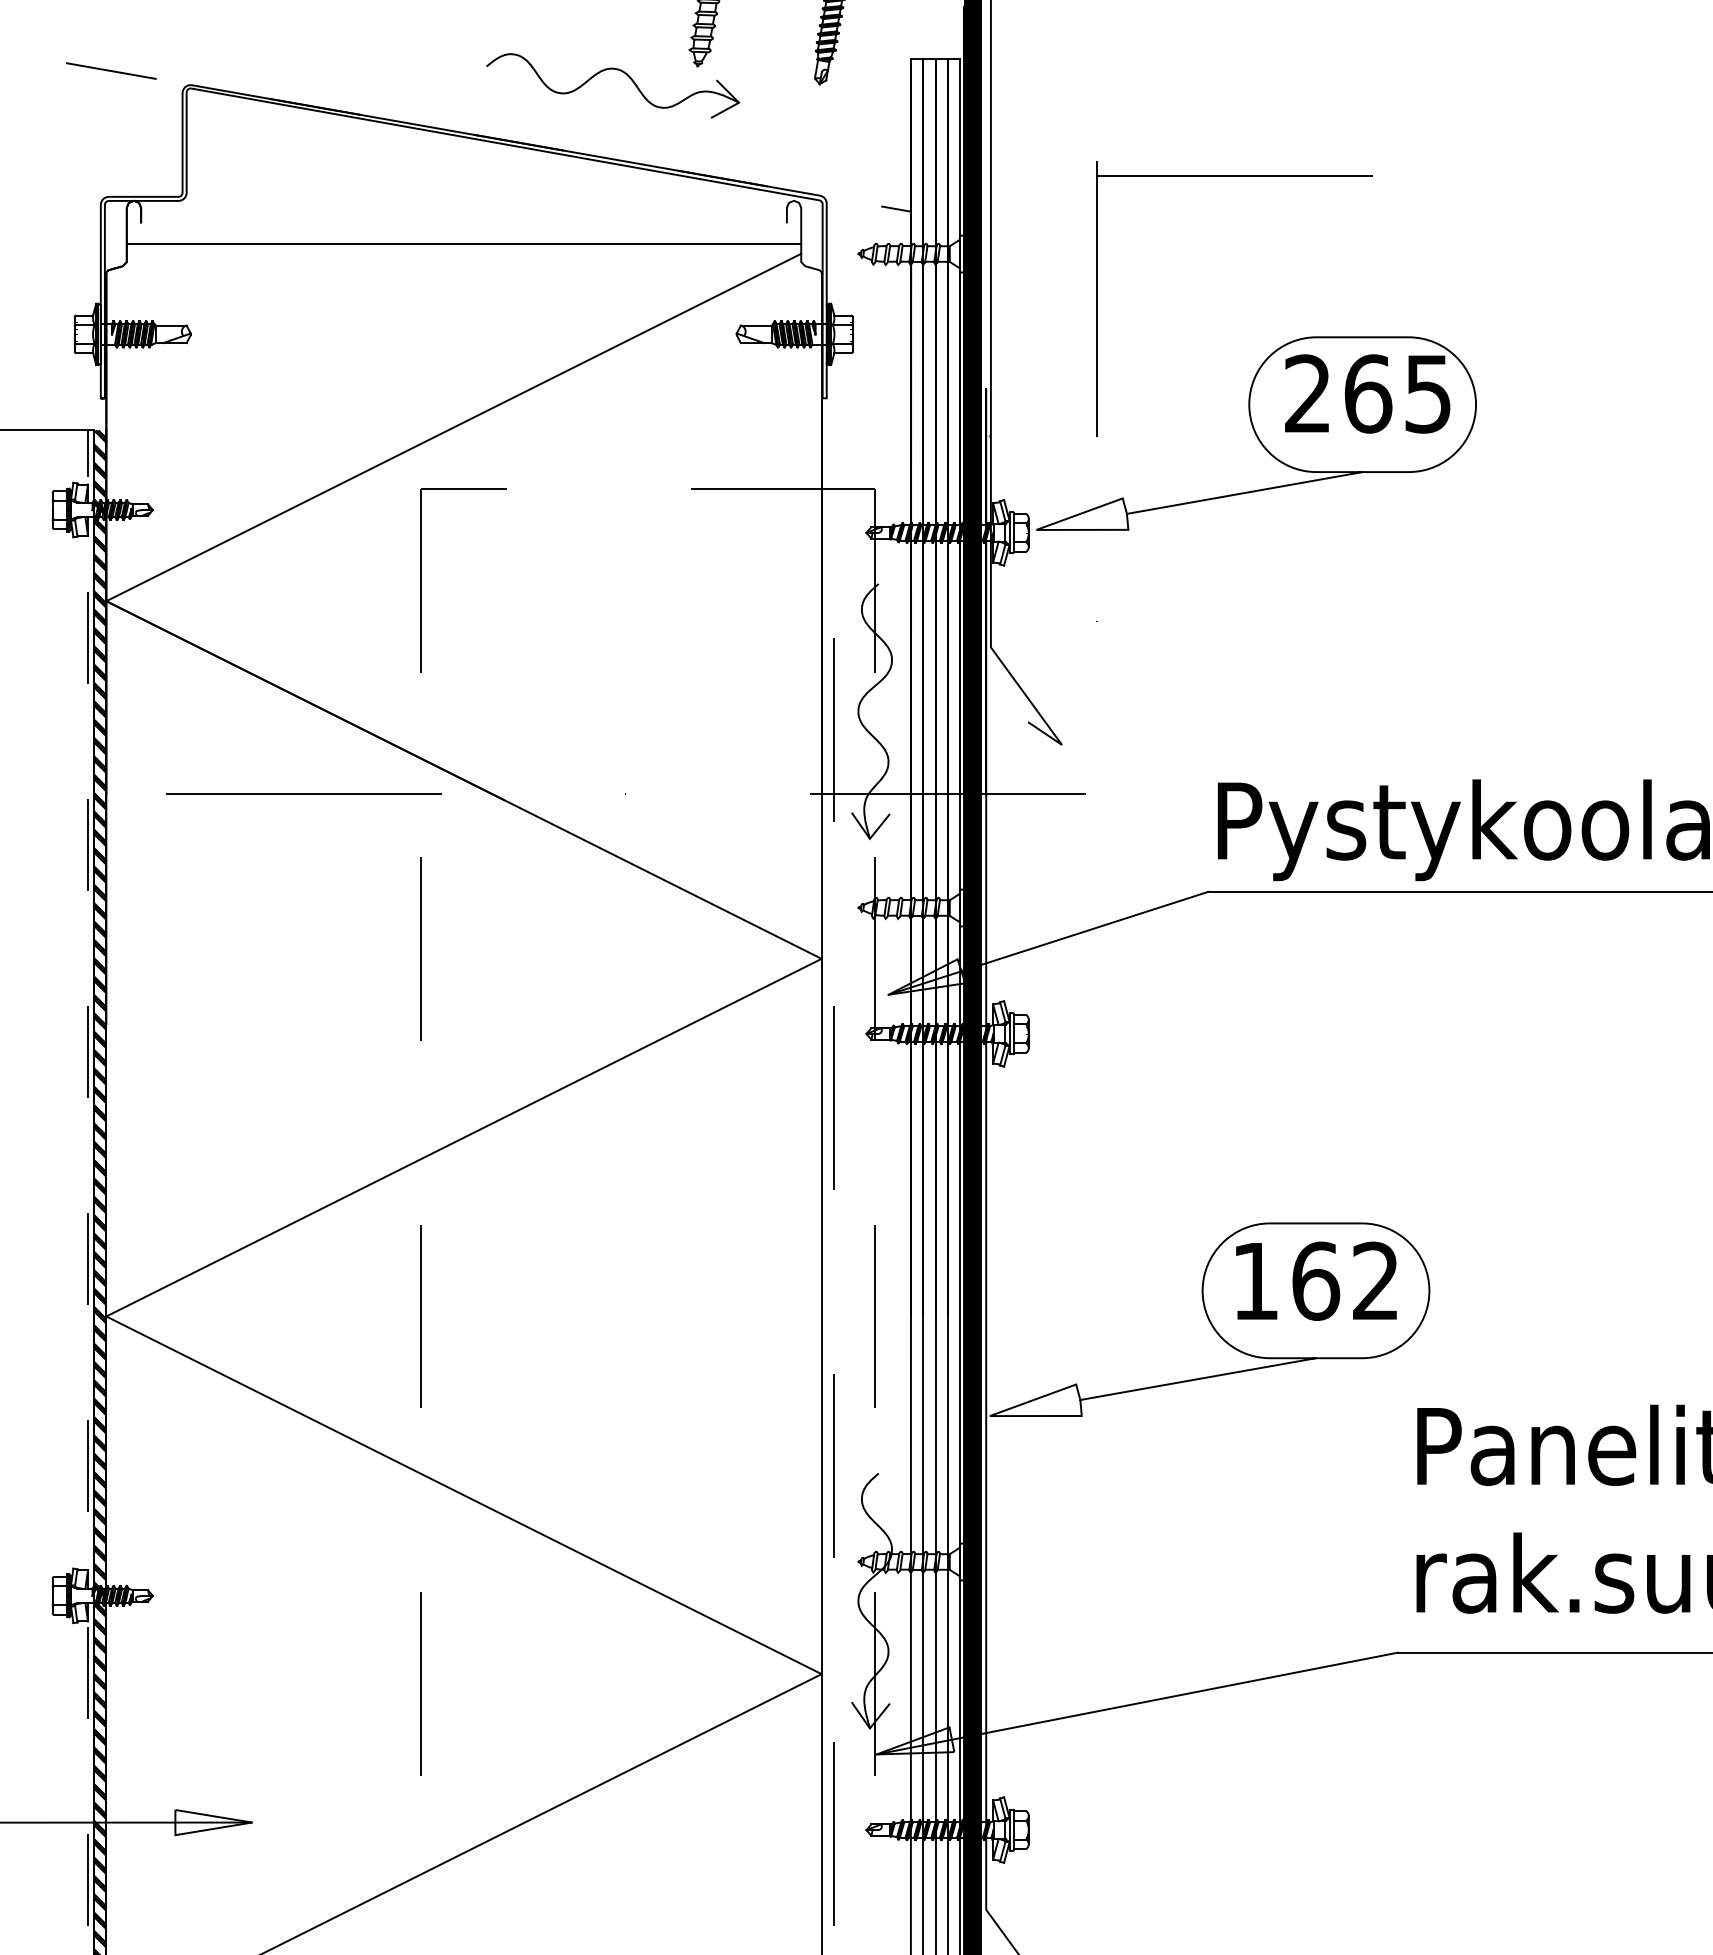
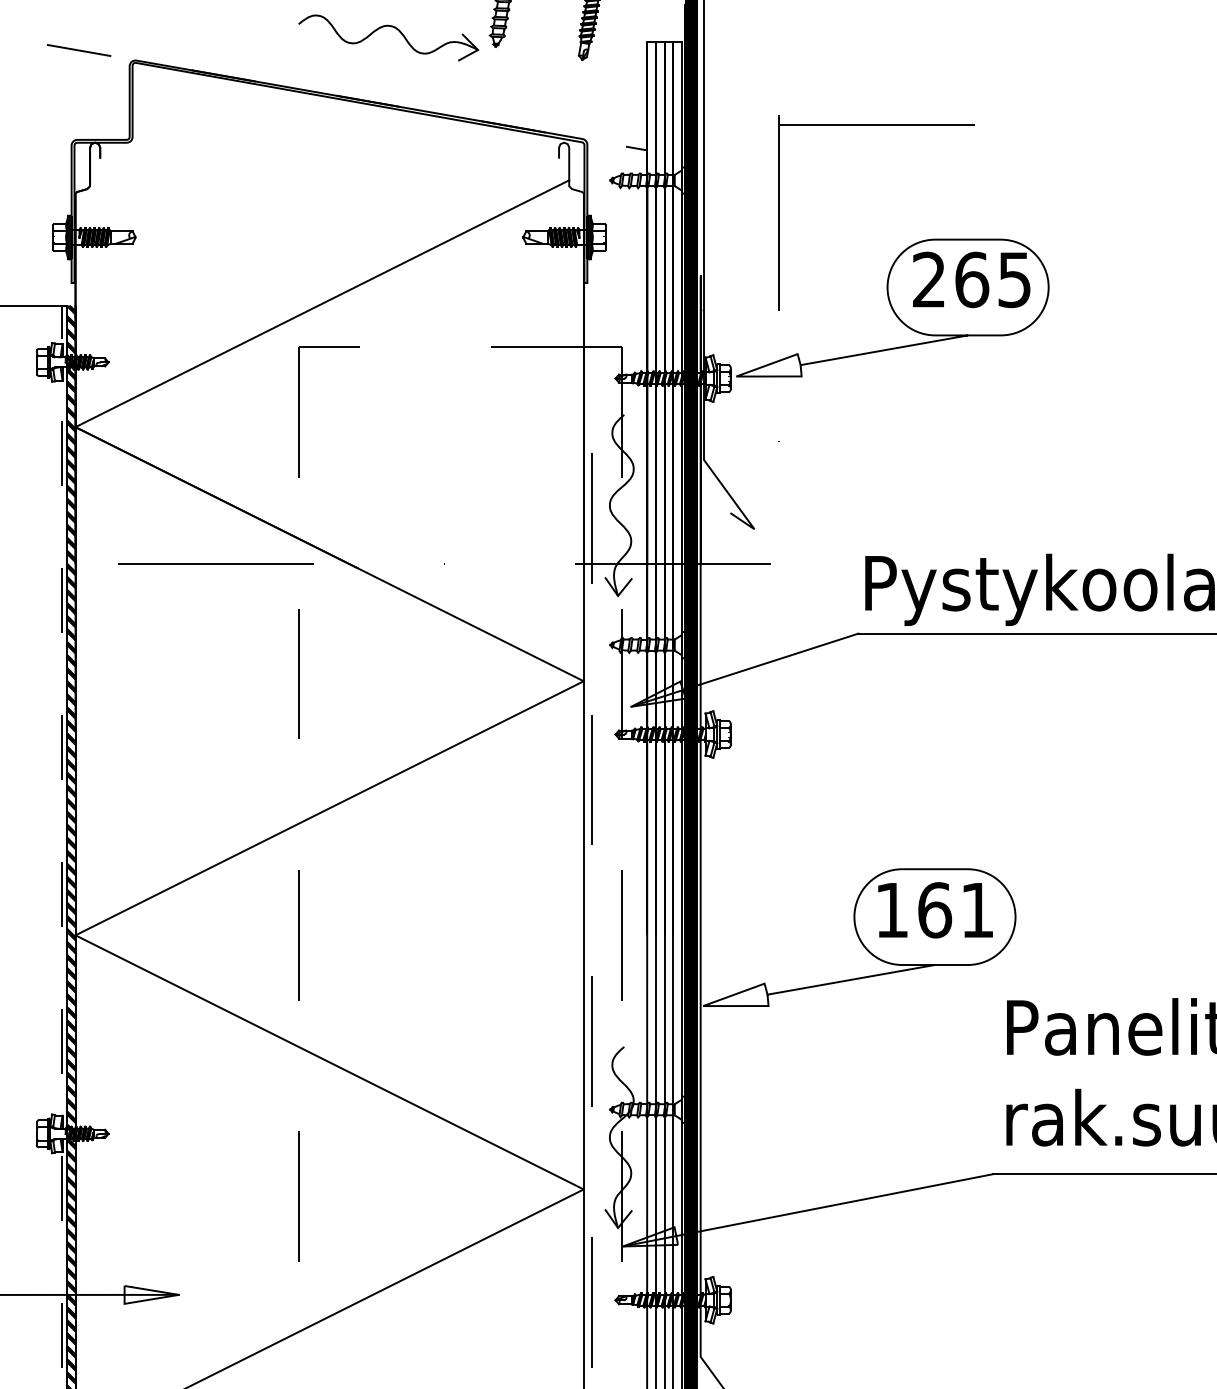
part: (617, 71) -> (391, 27), moved
line: (463, 244) -> (329, 173), removed
text: (1374, 1280) -> (976, 909), 162 -> 161

